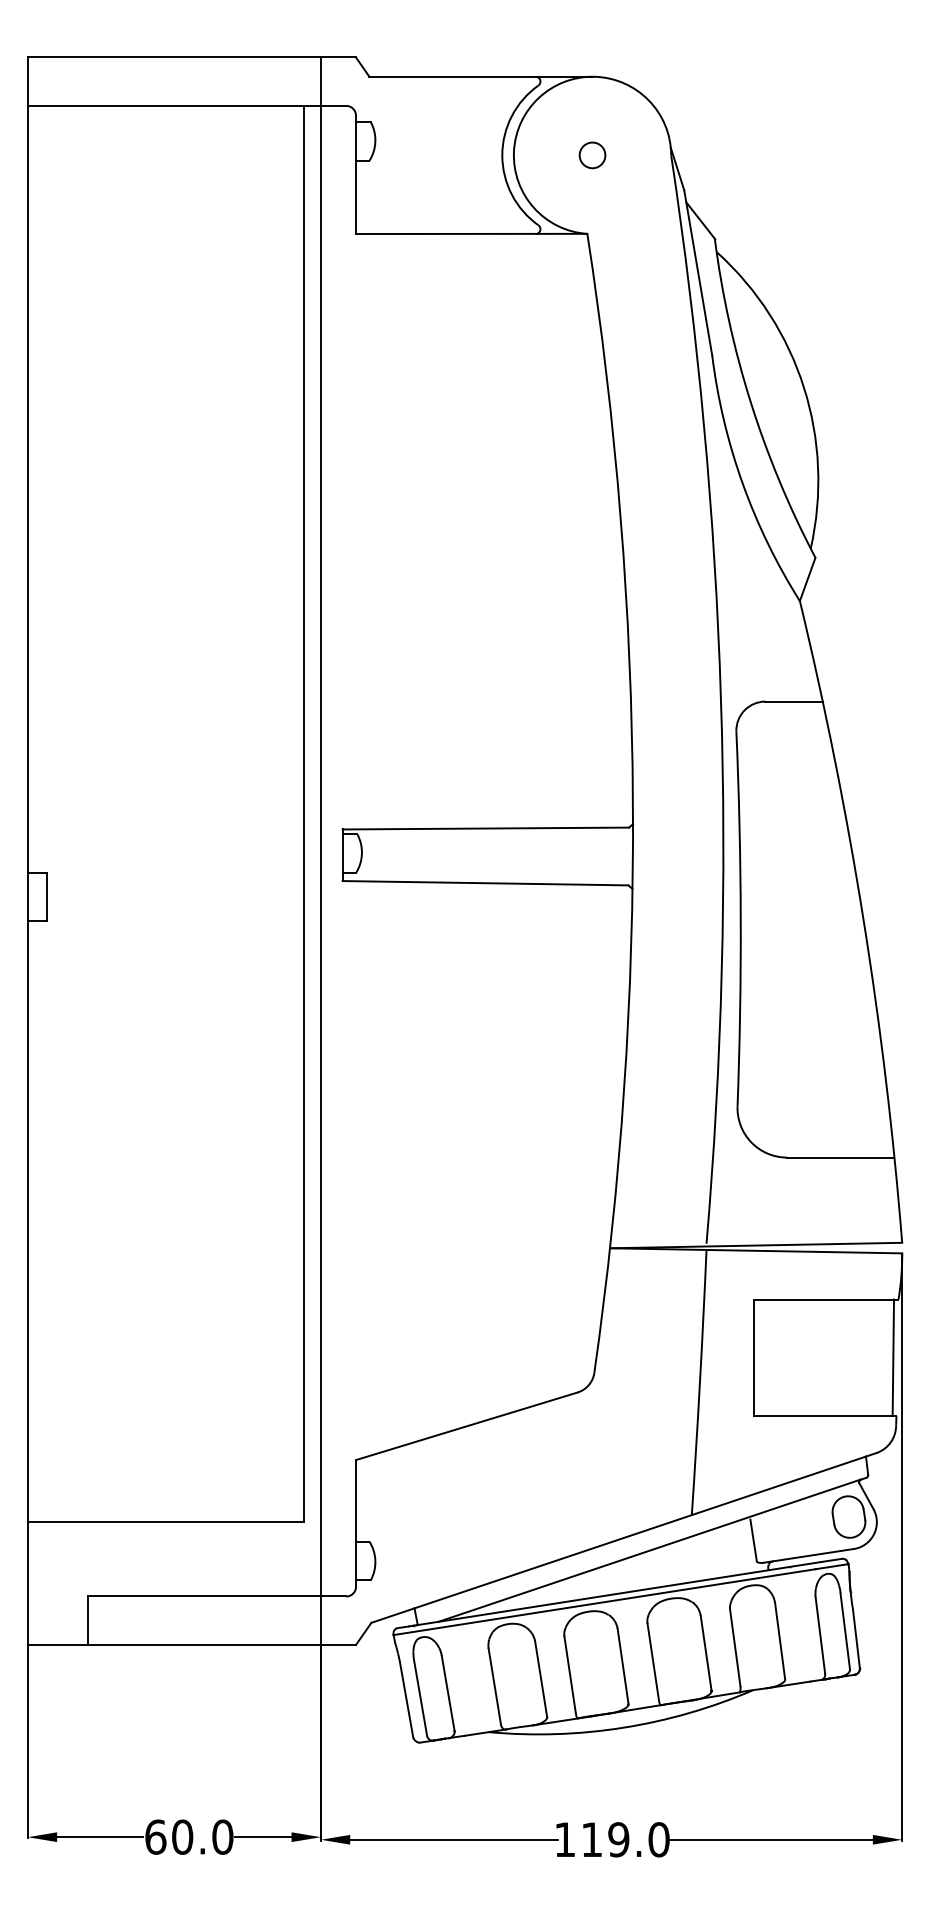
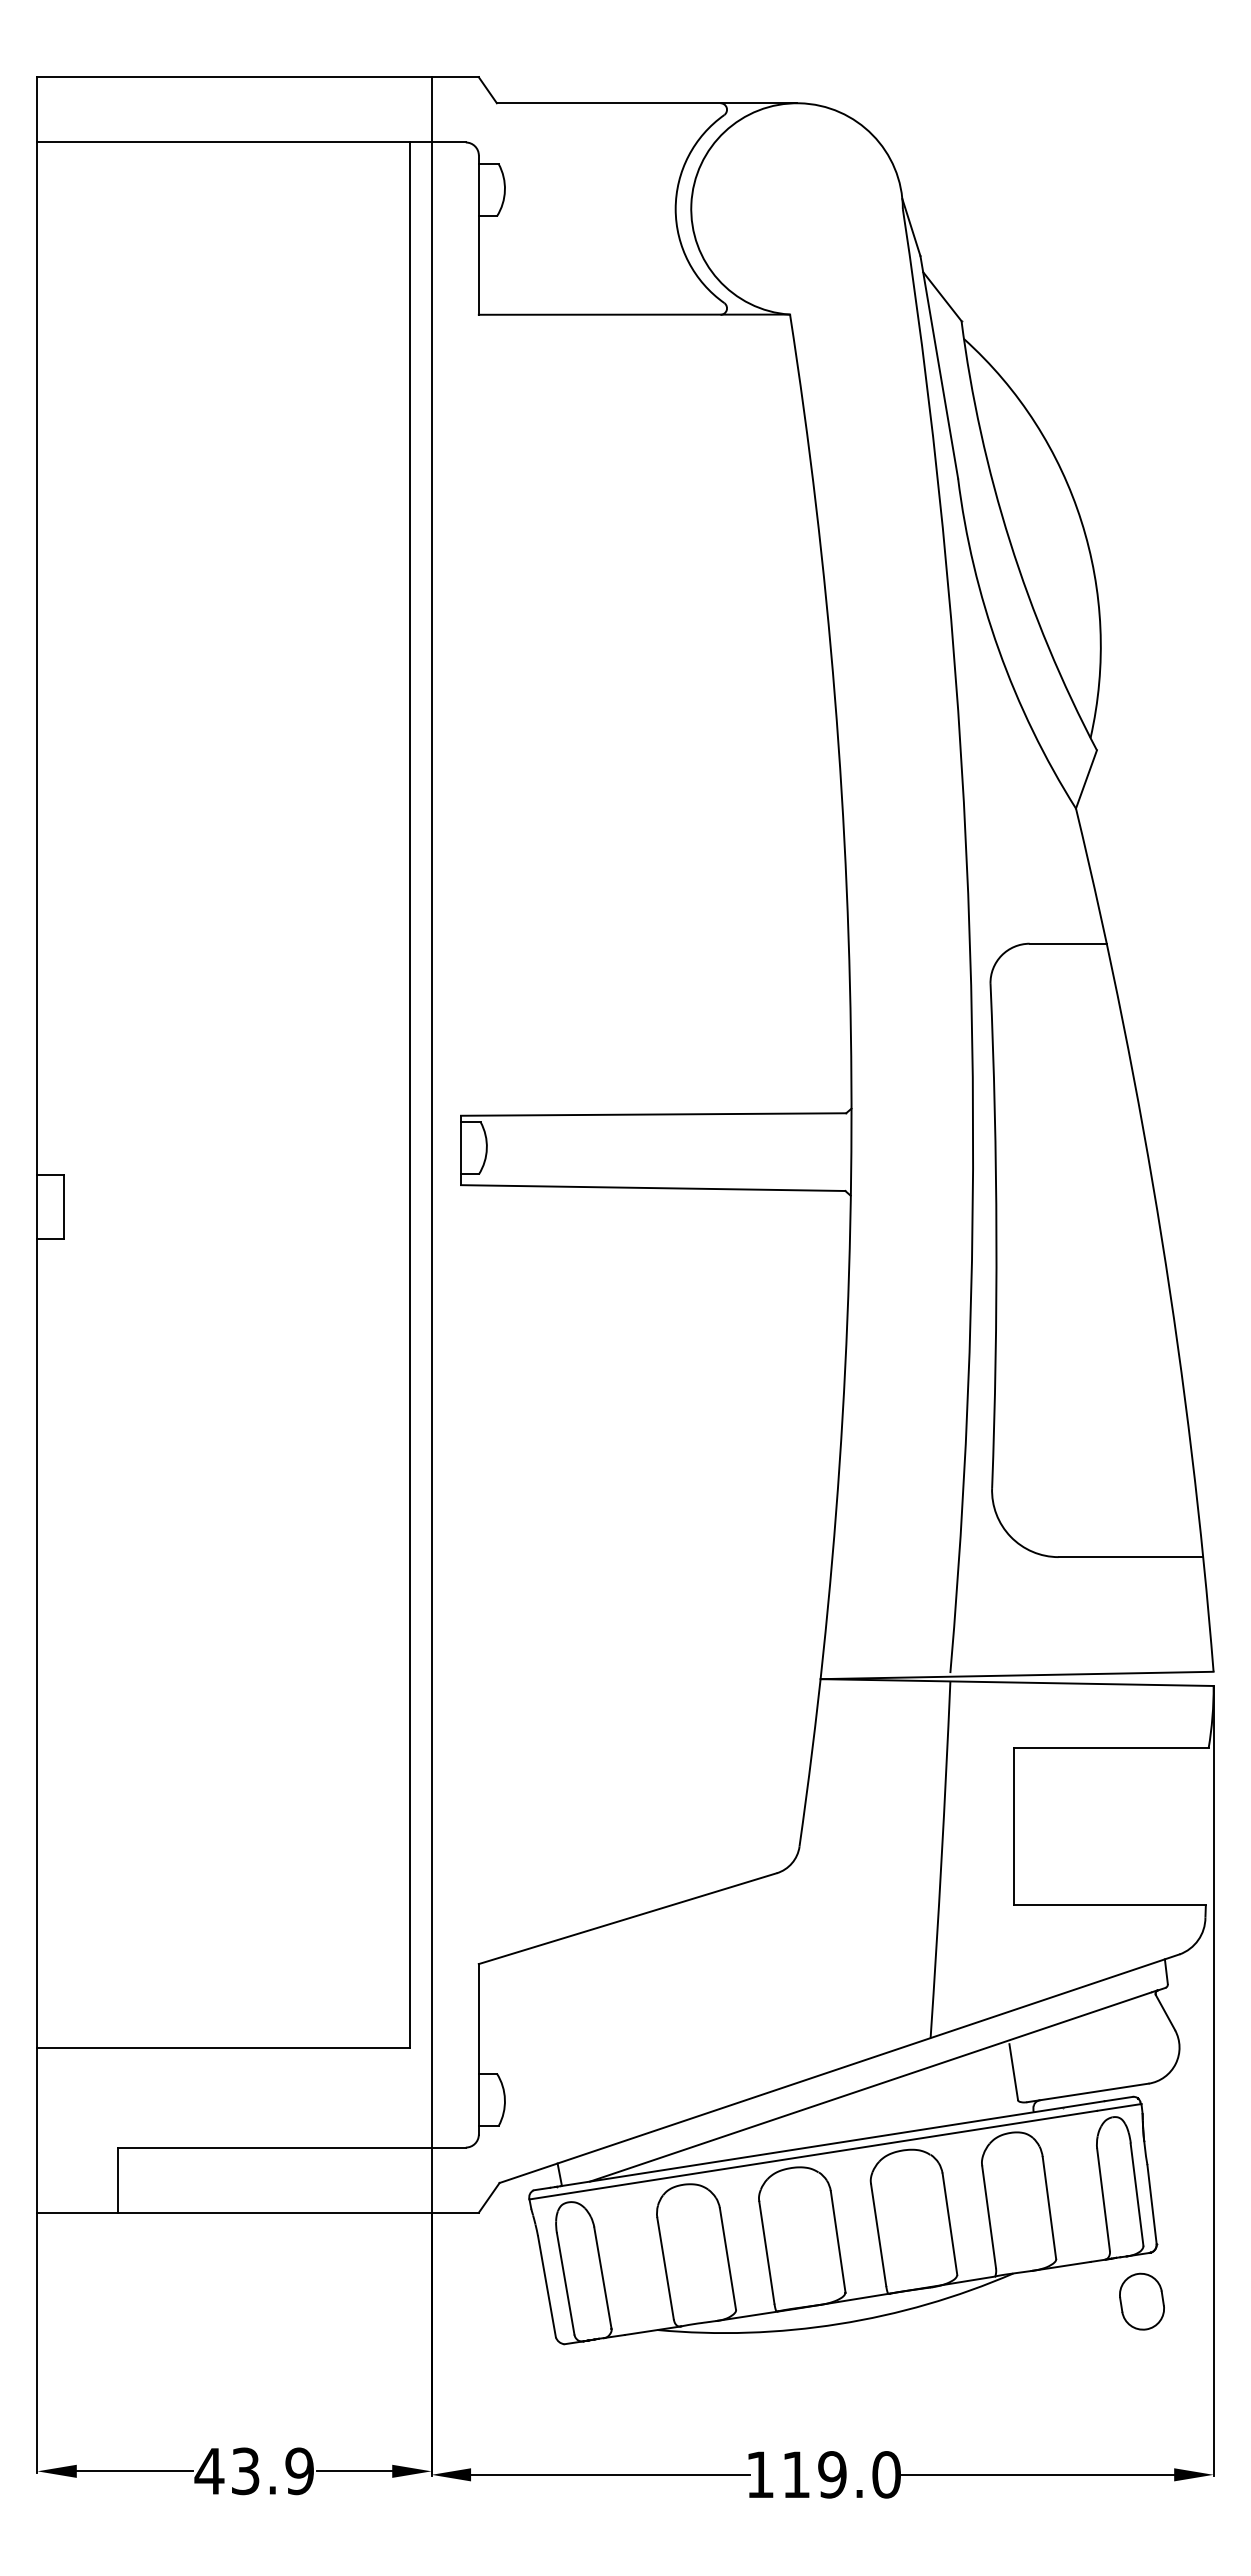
circle: (592, 154) -> (796, 208), removed
line: (893, 1357) -> (1201, 1826), removed
part: (848, 1516) -> (1141, 2301), moved
text: (189, 1837) -> (254, 2471), 60.0 -> 43.9

